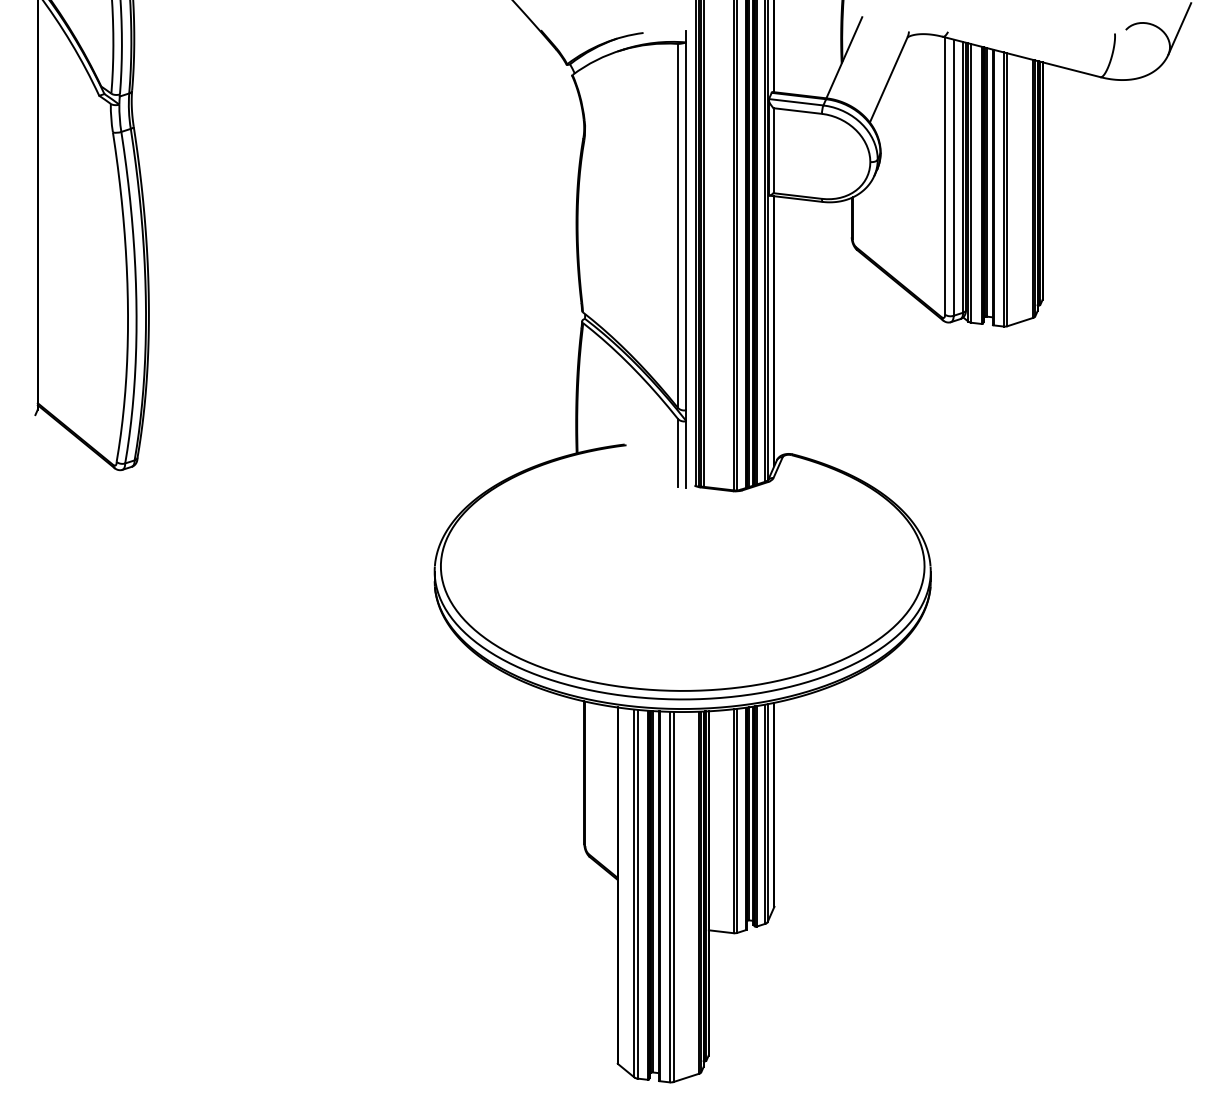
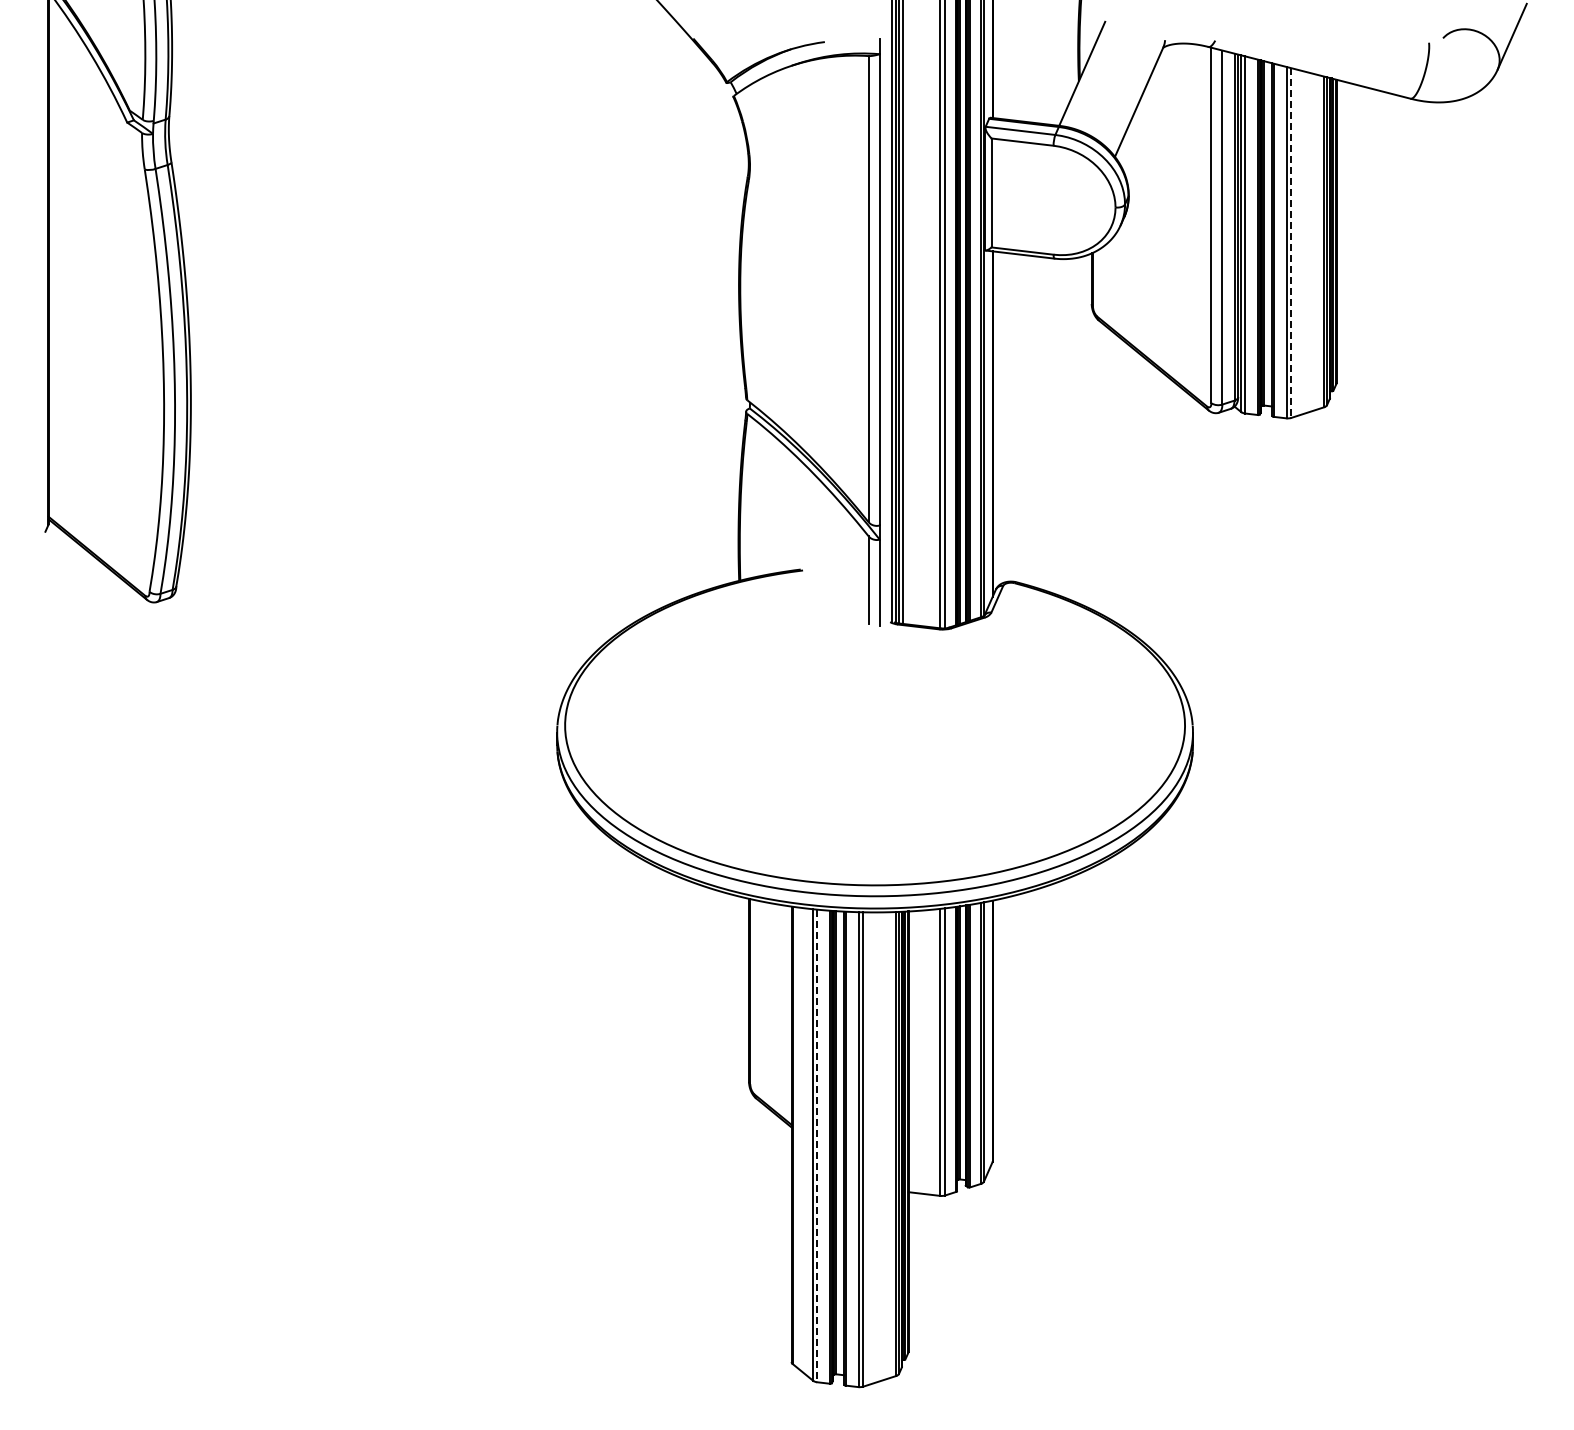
line: (1007, 190) -> (1291, 243), solid -> dashed
line: (637, 894) -> (817, 1146), solid -> dashed

